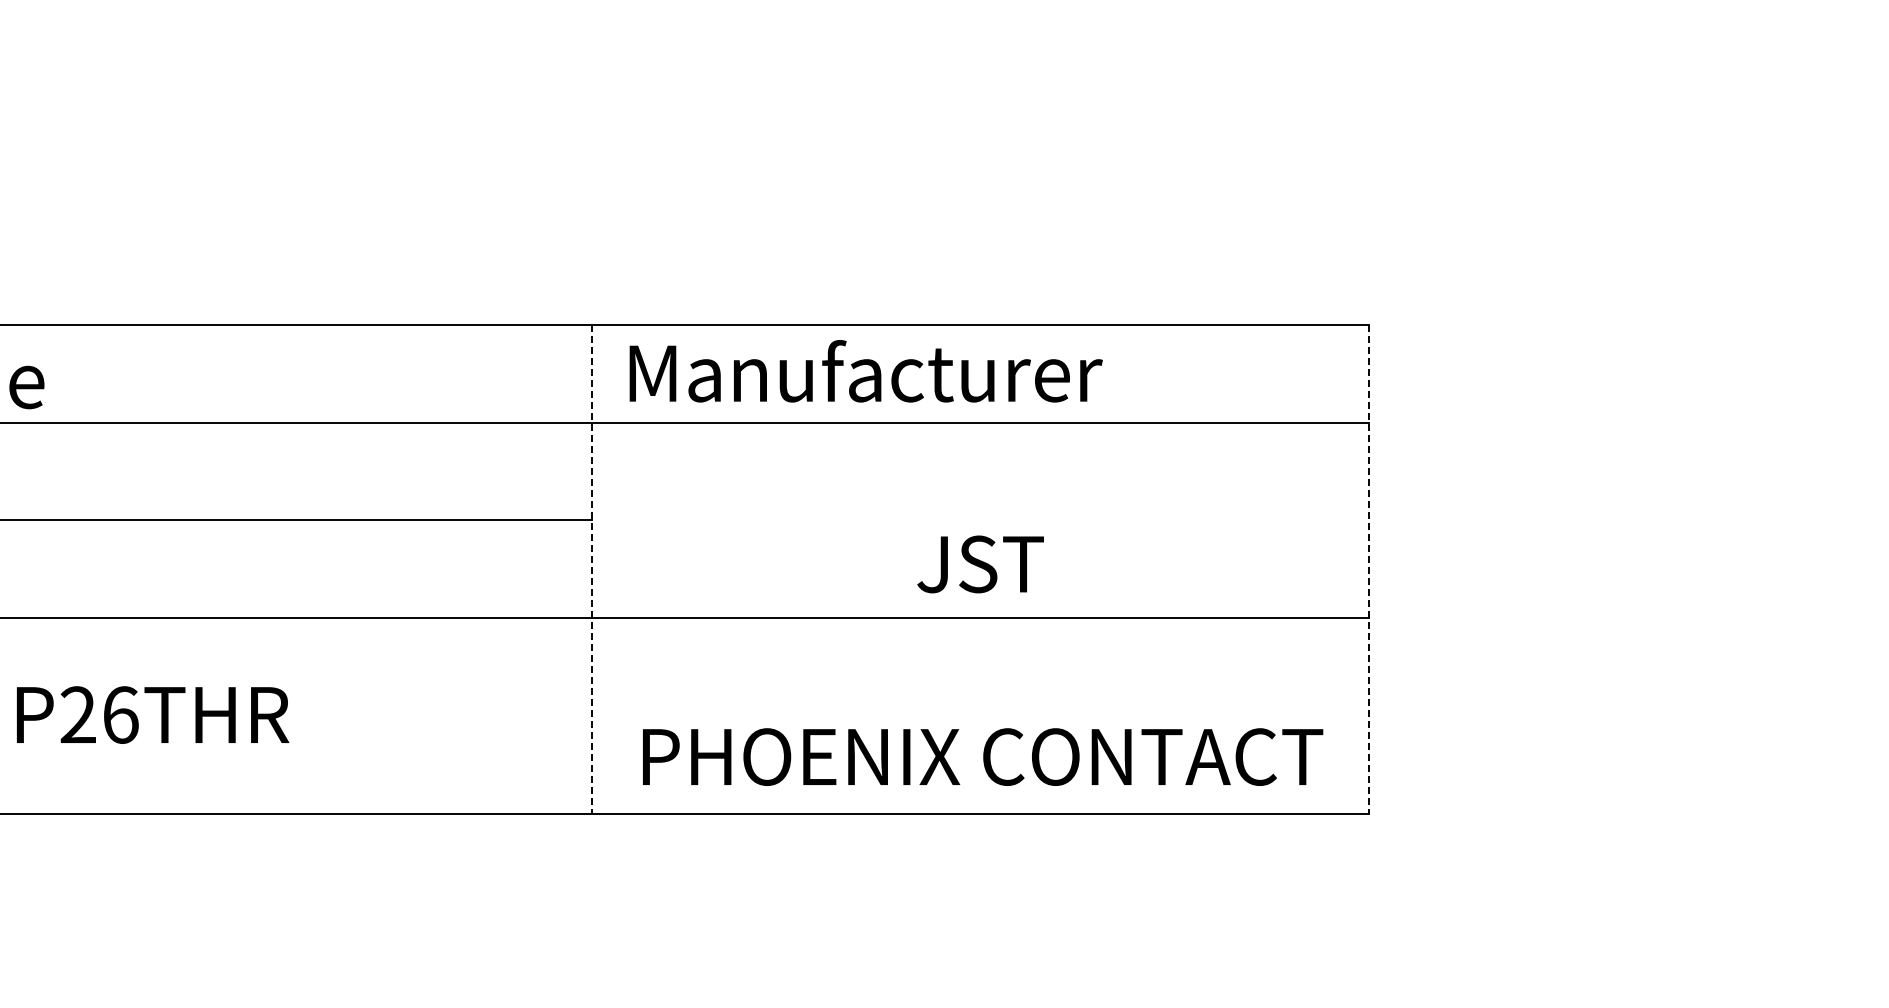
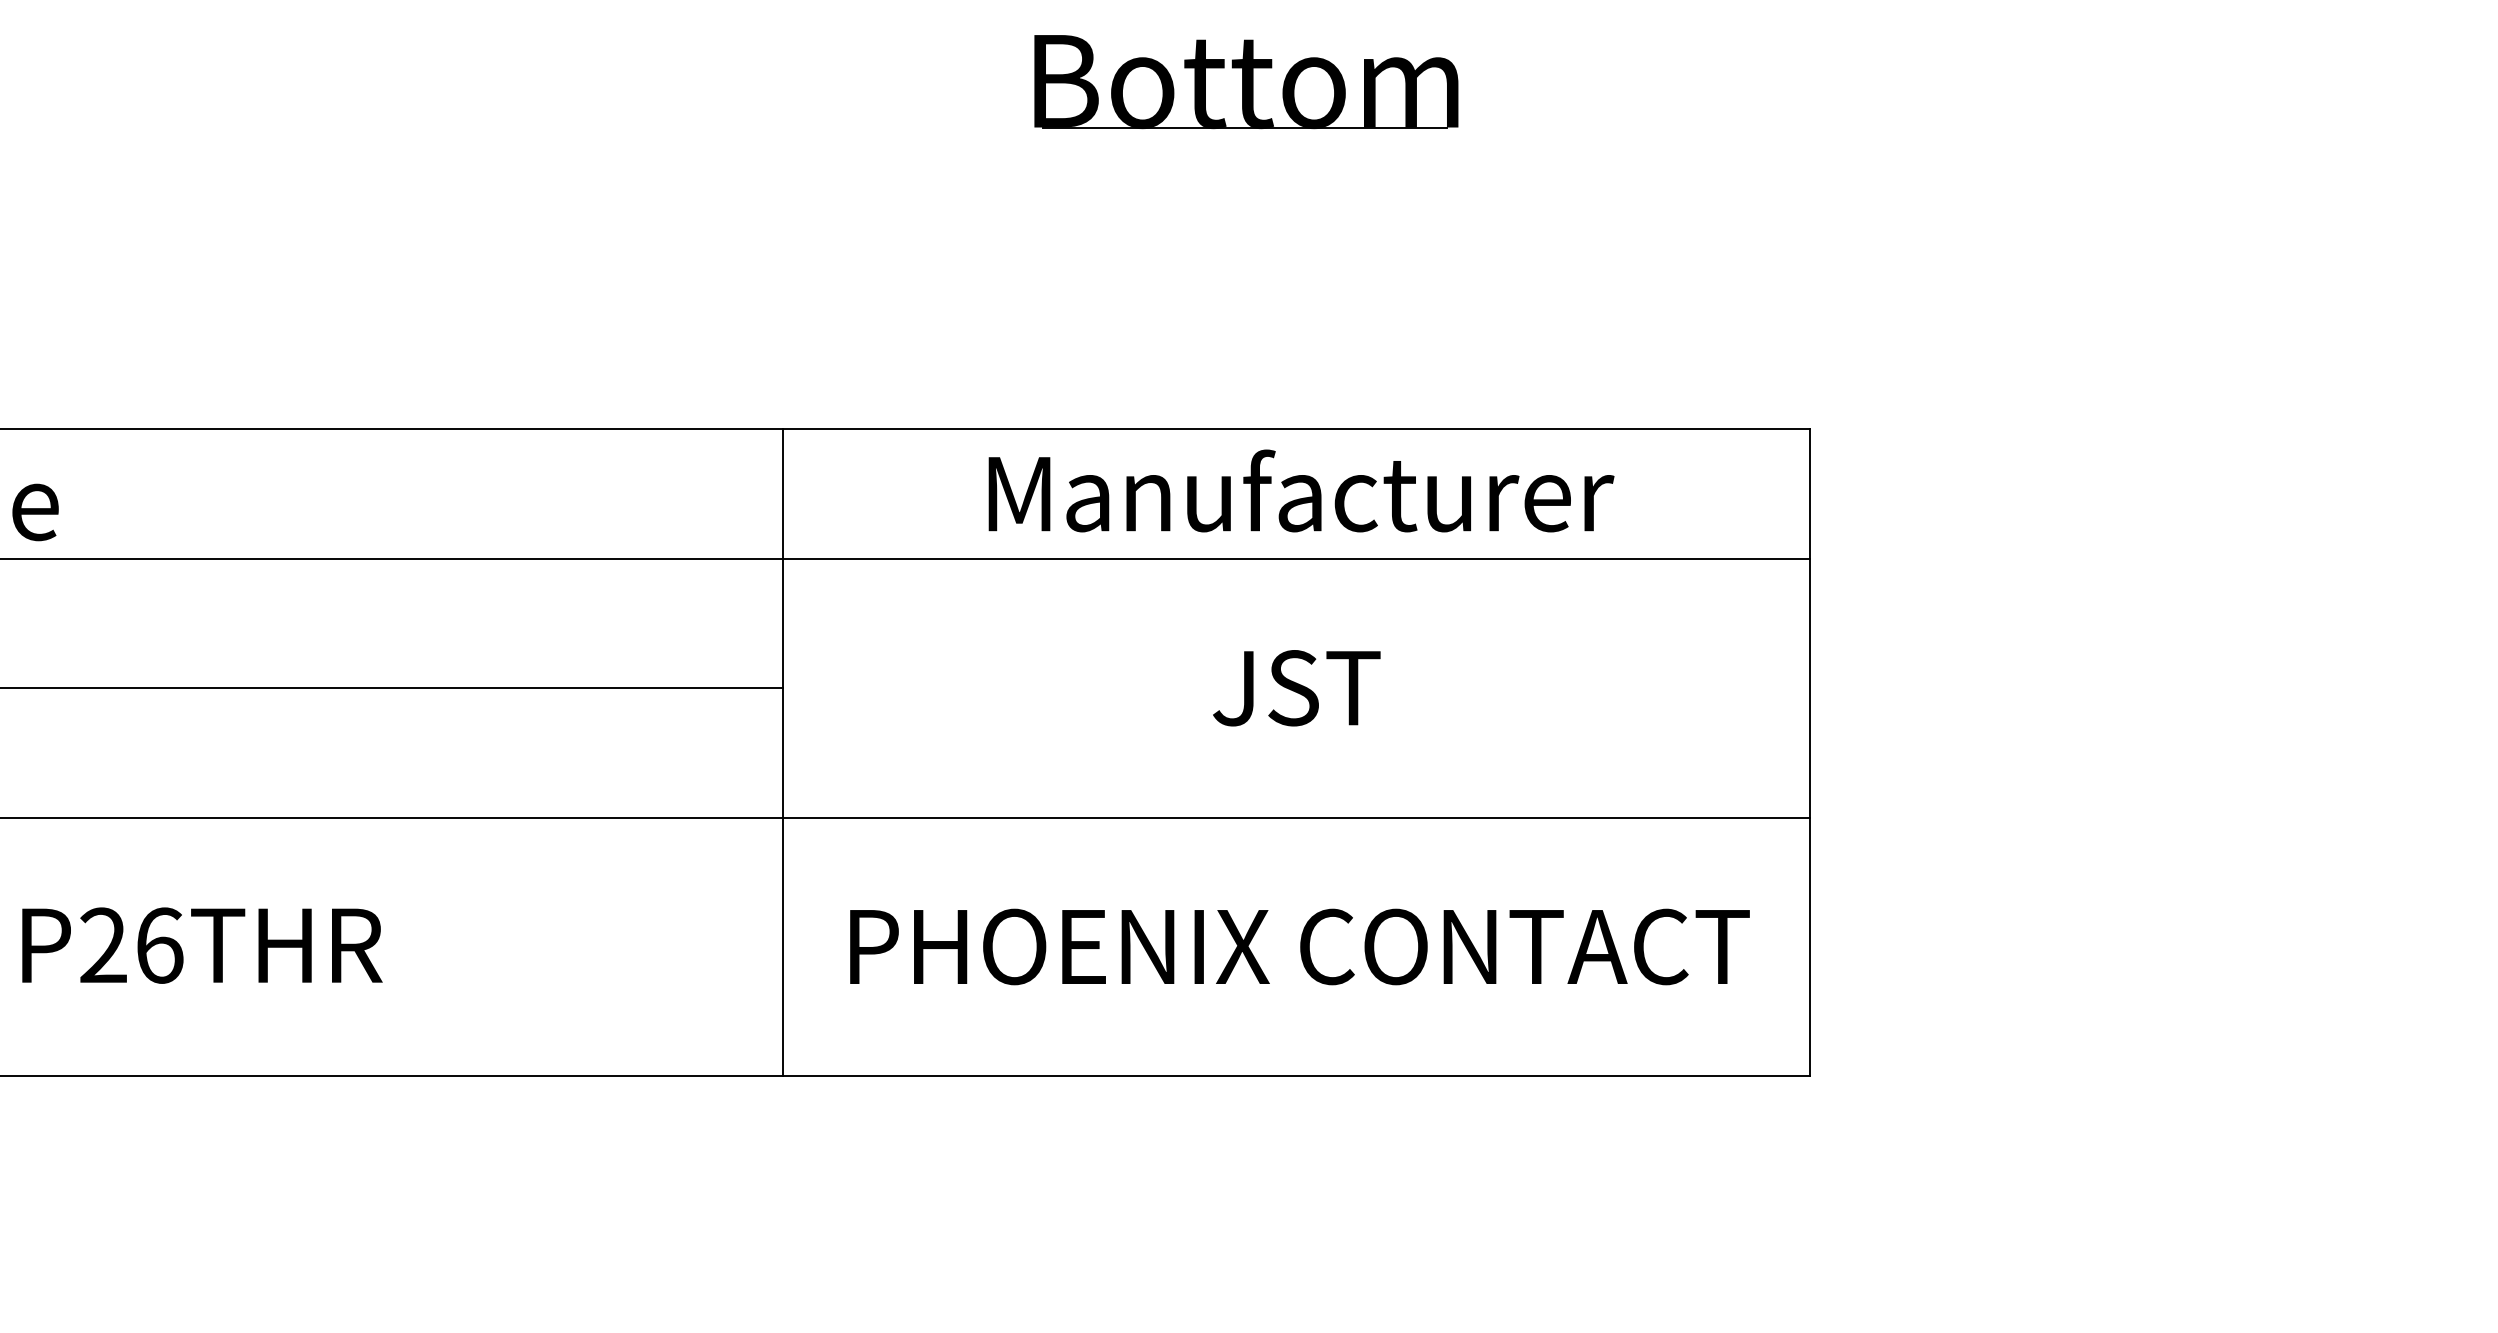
part: (942, 61) -> (1246, 81), added
text: (865, 371) -> (1300, 491), moved
text: (980, 564) -> (1296, 688), moved
line: (591, 569) -> (782, 753), dashed -> solid
line: (1369, 569) -> (1811, 753), dashed -> solid
text: (983, 756) -> (1300, 946), moved

